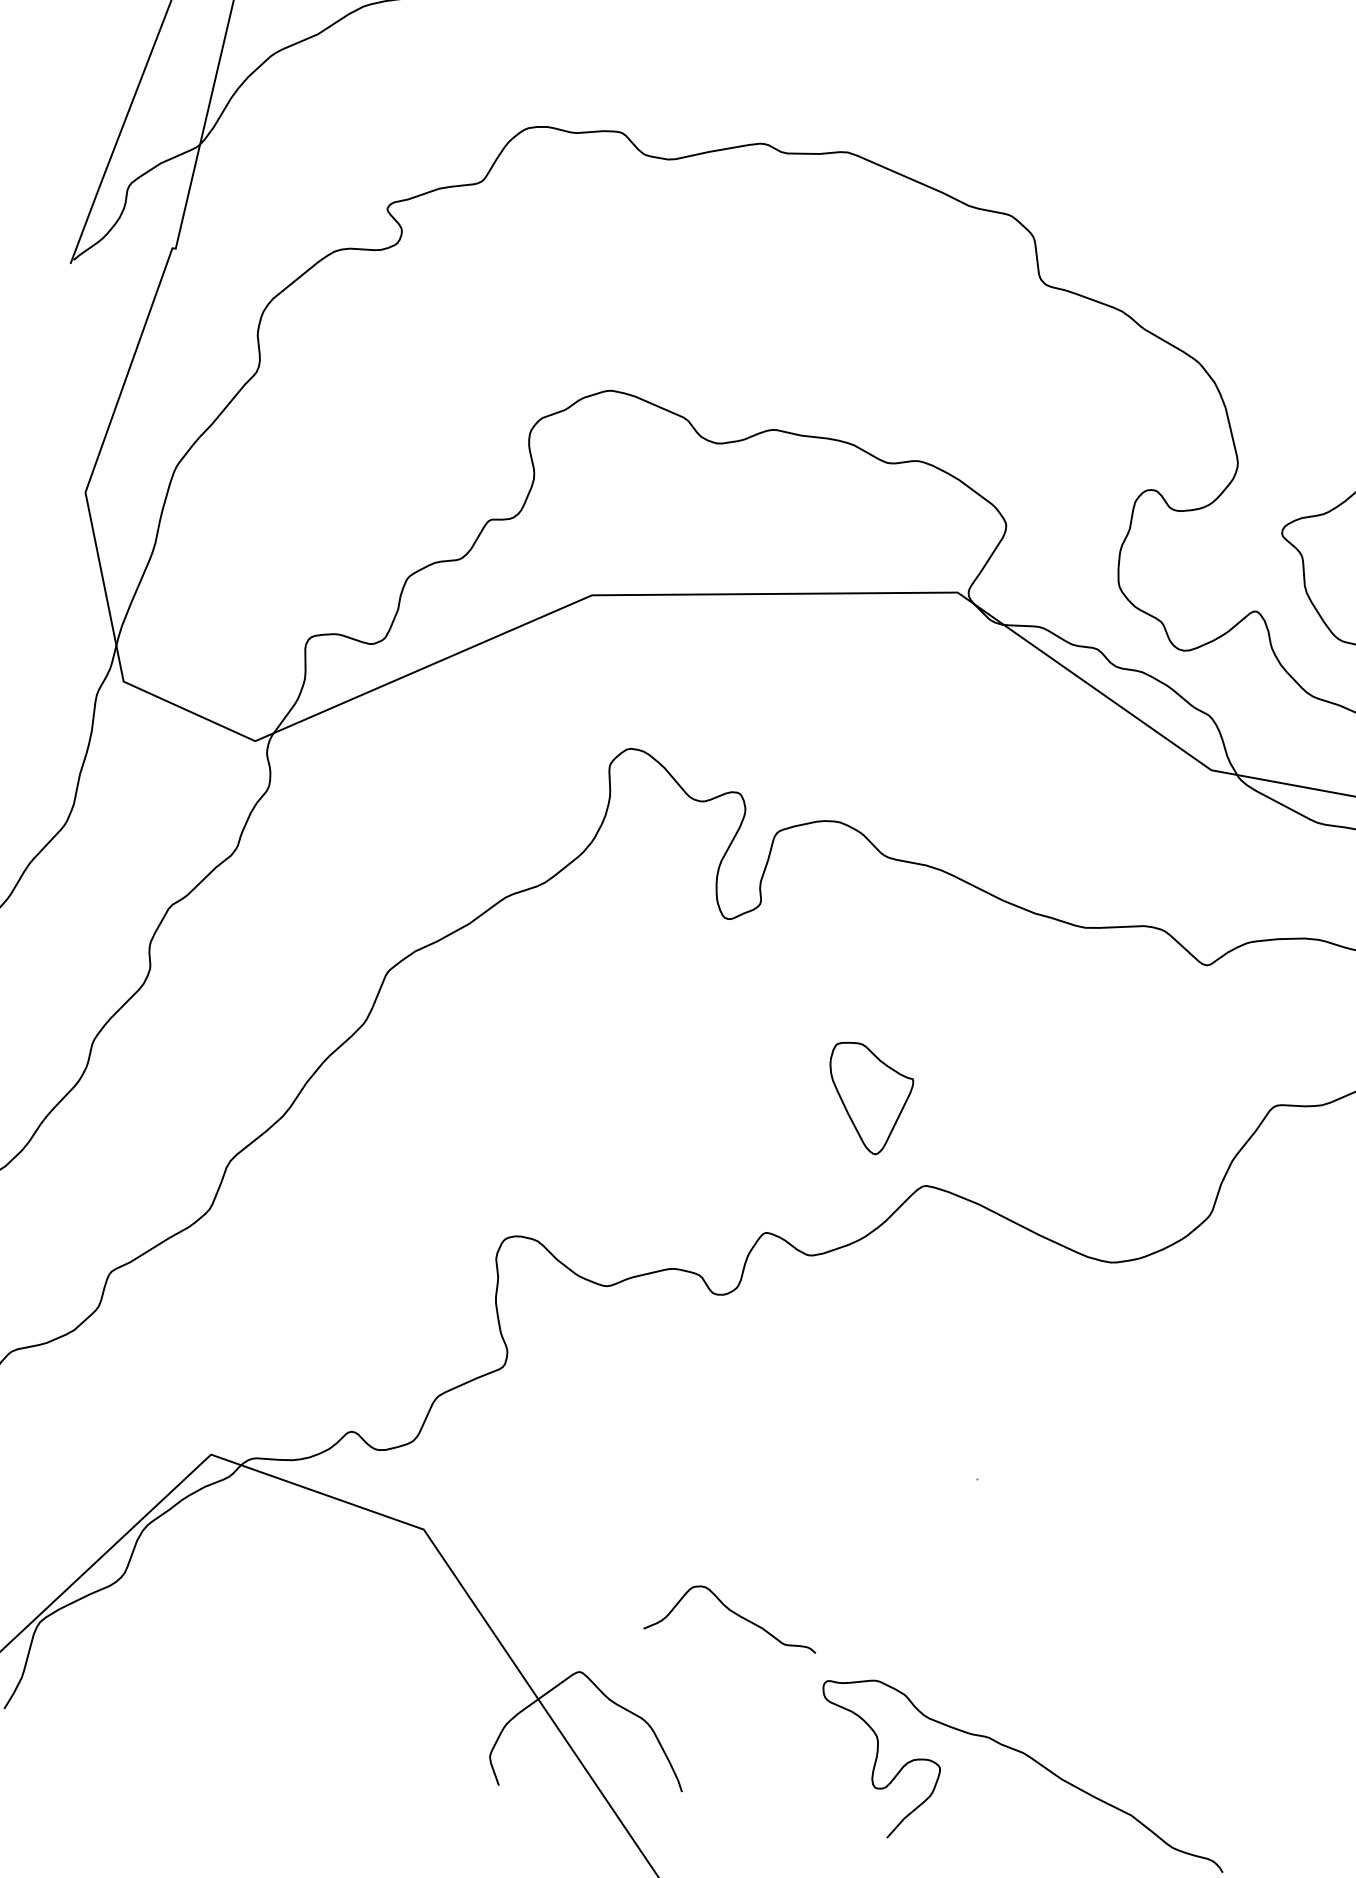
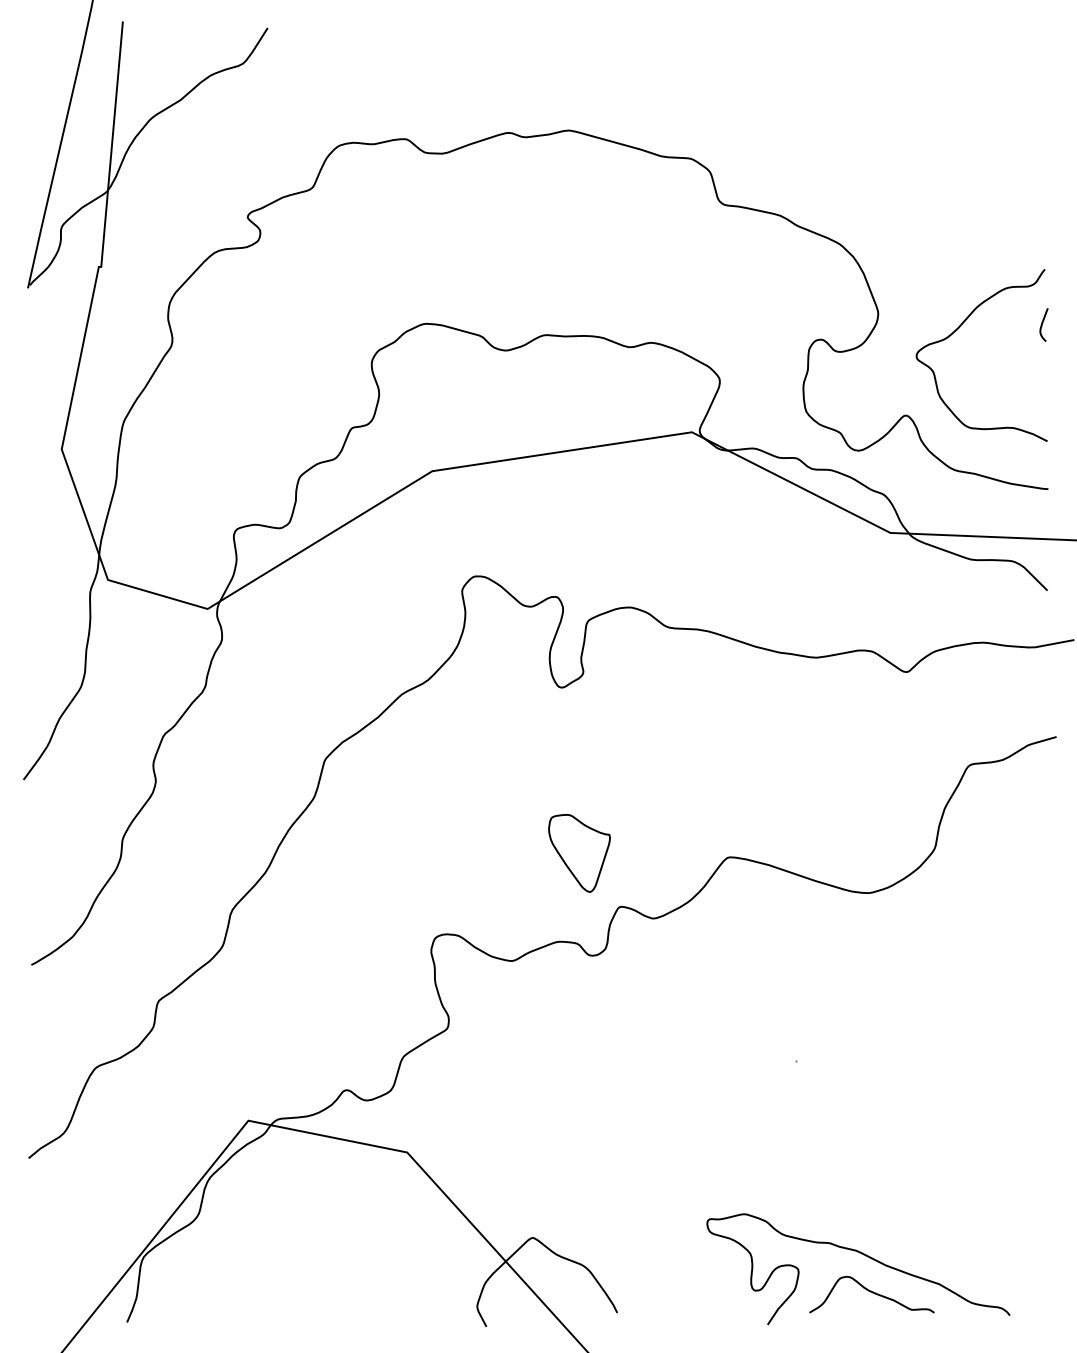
part: (868, 1099) -> (579, 853), moved
curve: (734, 1614) -> (872, 1293), moved

